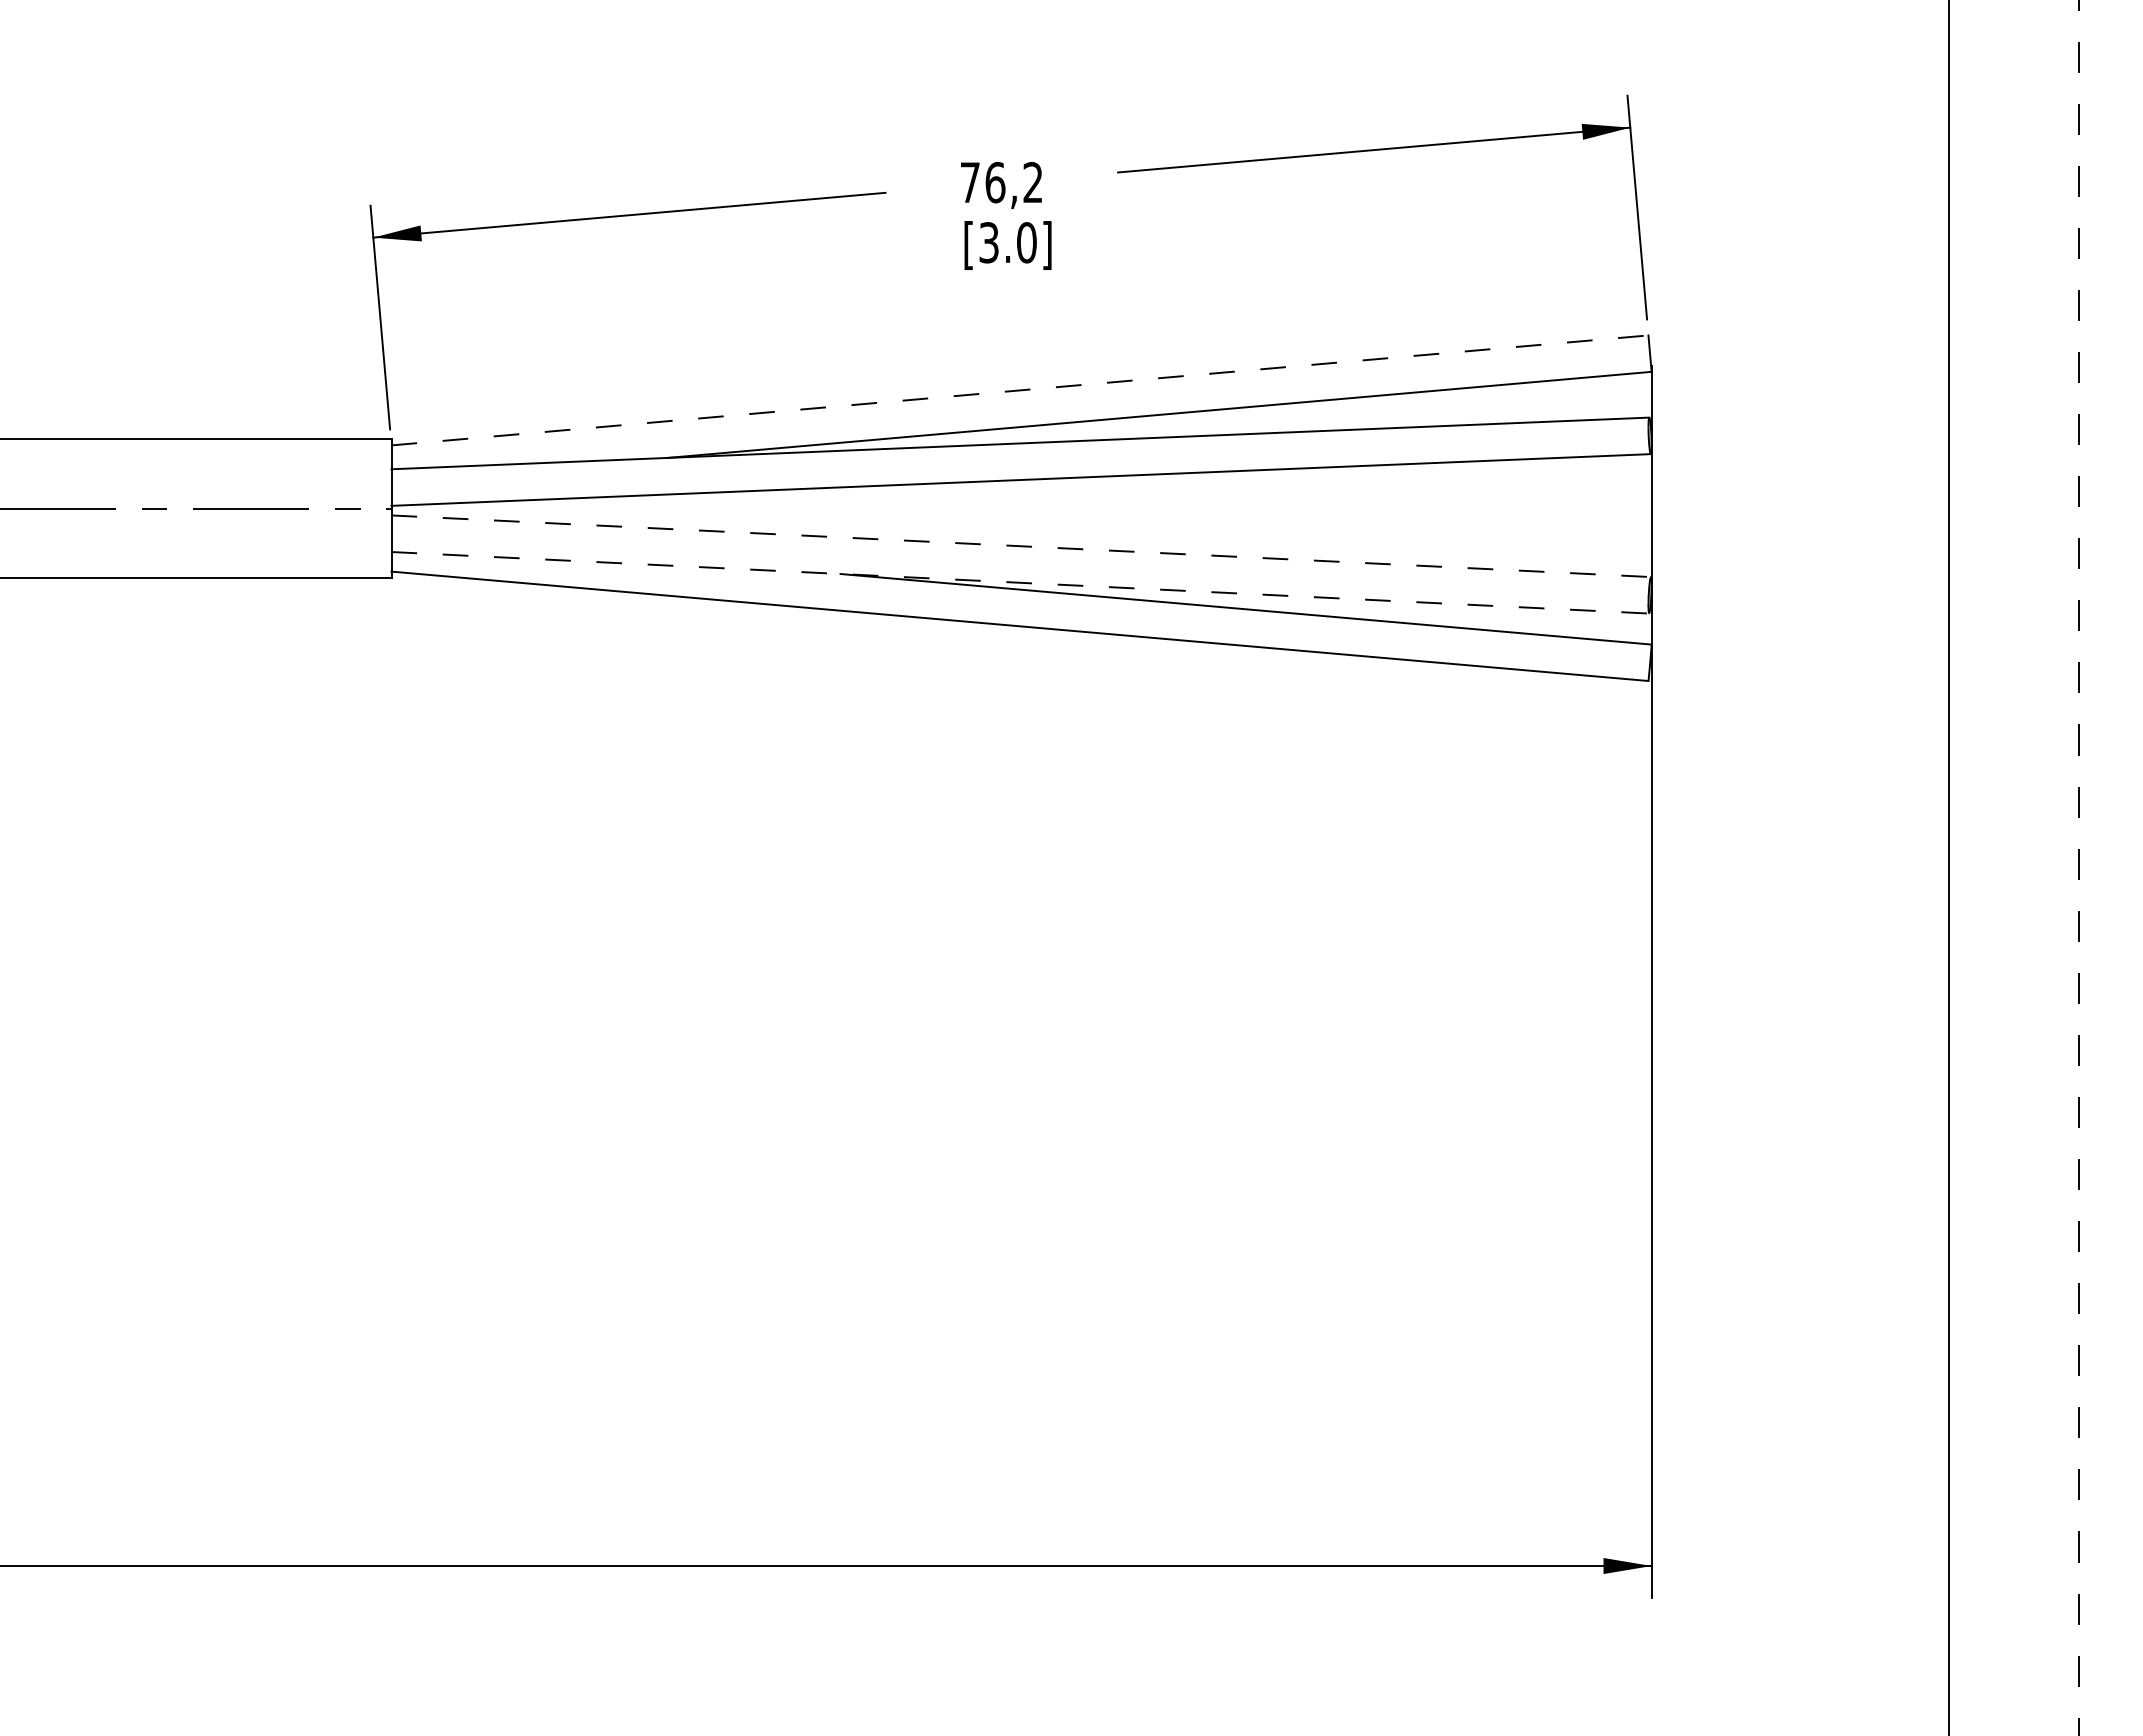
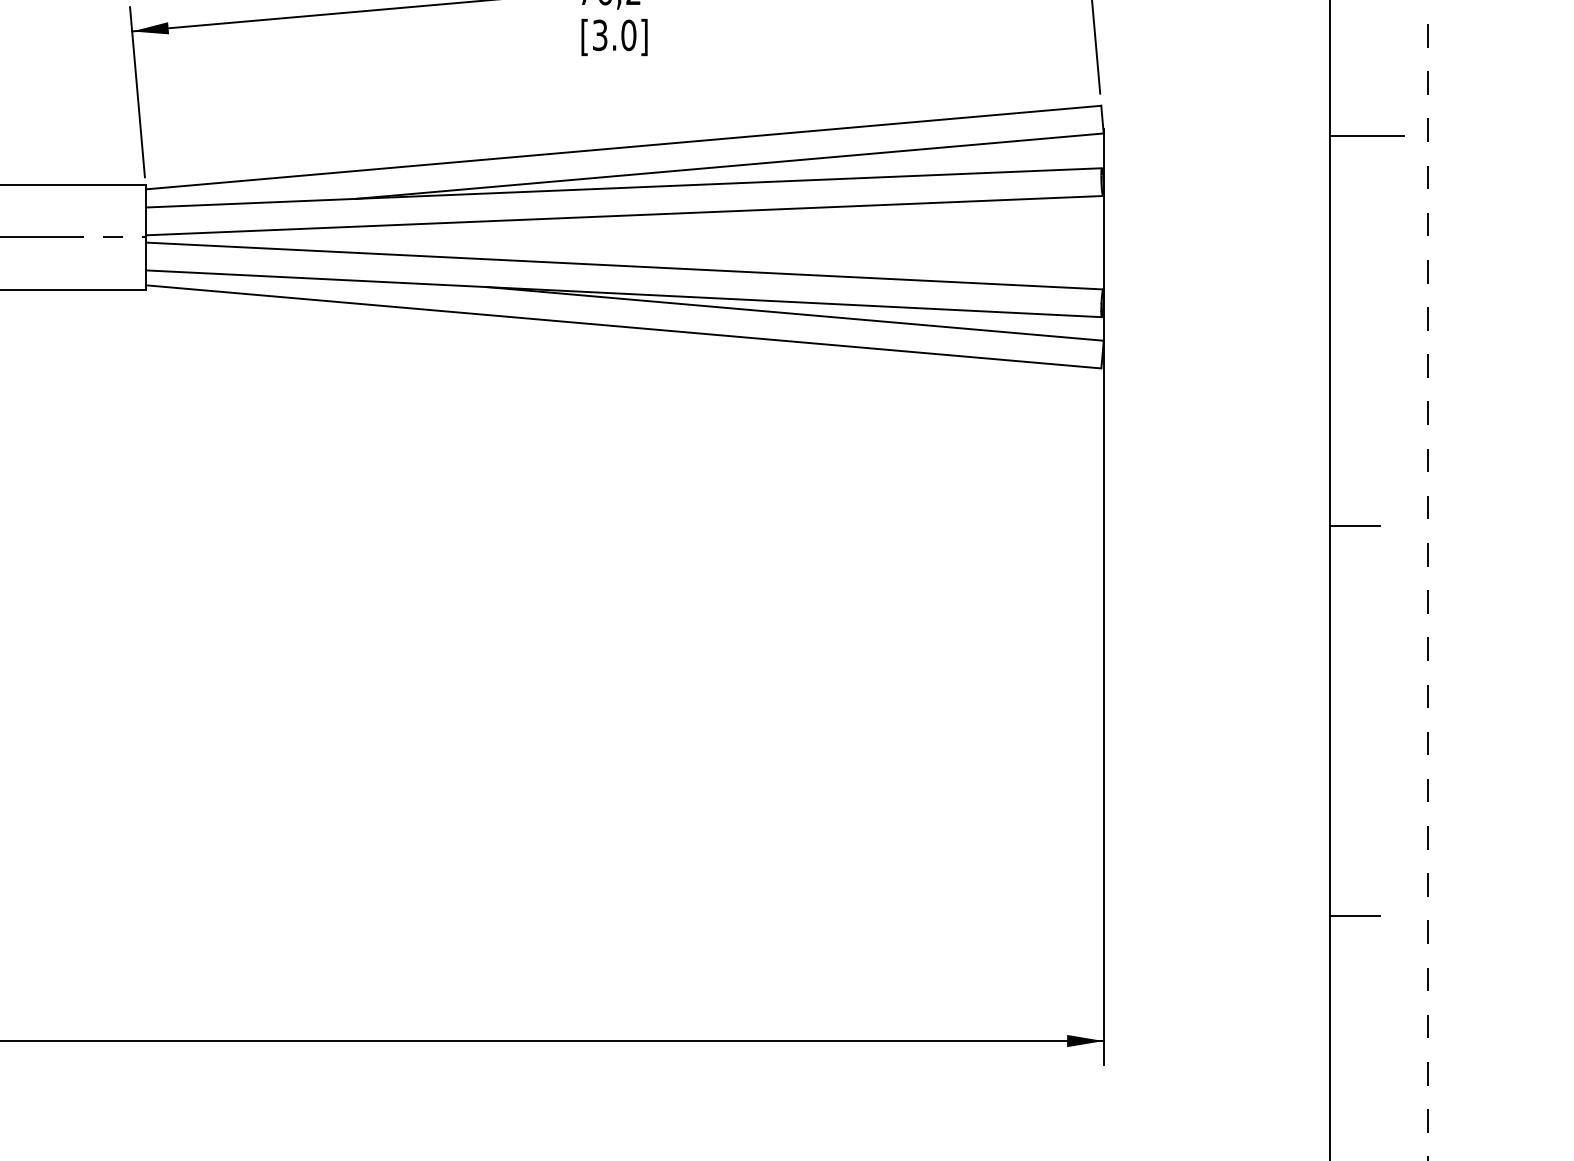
line: (1998, 375) -> (1367, 136), added
line: (1019, 390) -> (623, 147), dashed -> solid
line: (1021, 546) -> (624, 266), dashed -> solid
line: (1020, 582) -> (624, 293), dashed -> solid
line: (1982, 888) -> (1355, 526), added
line: (1982, 1401) -> (1355, 916), added

